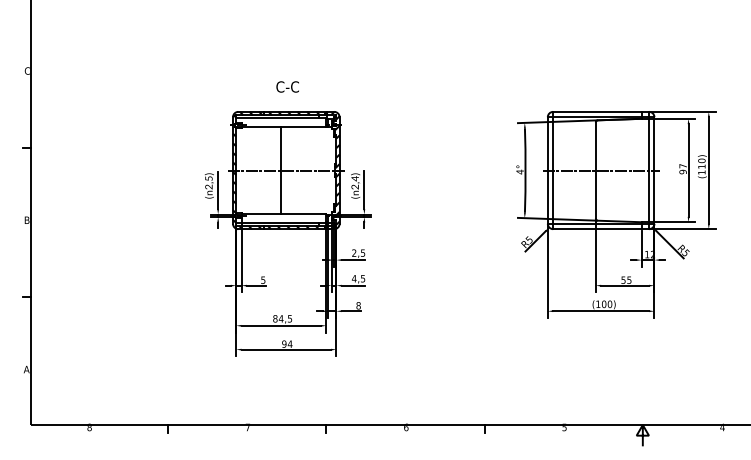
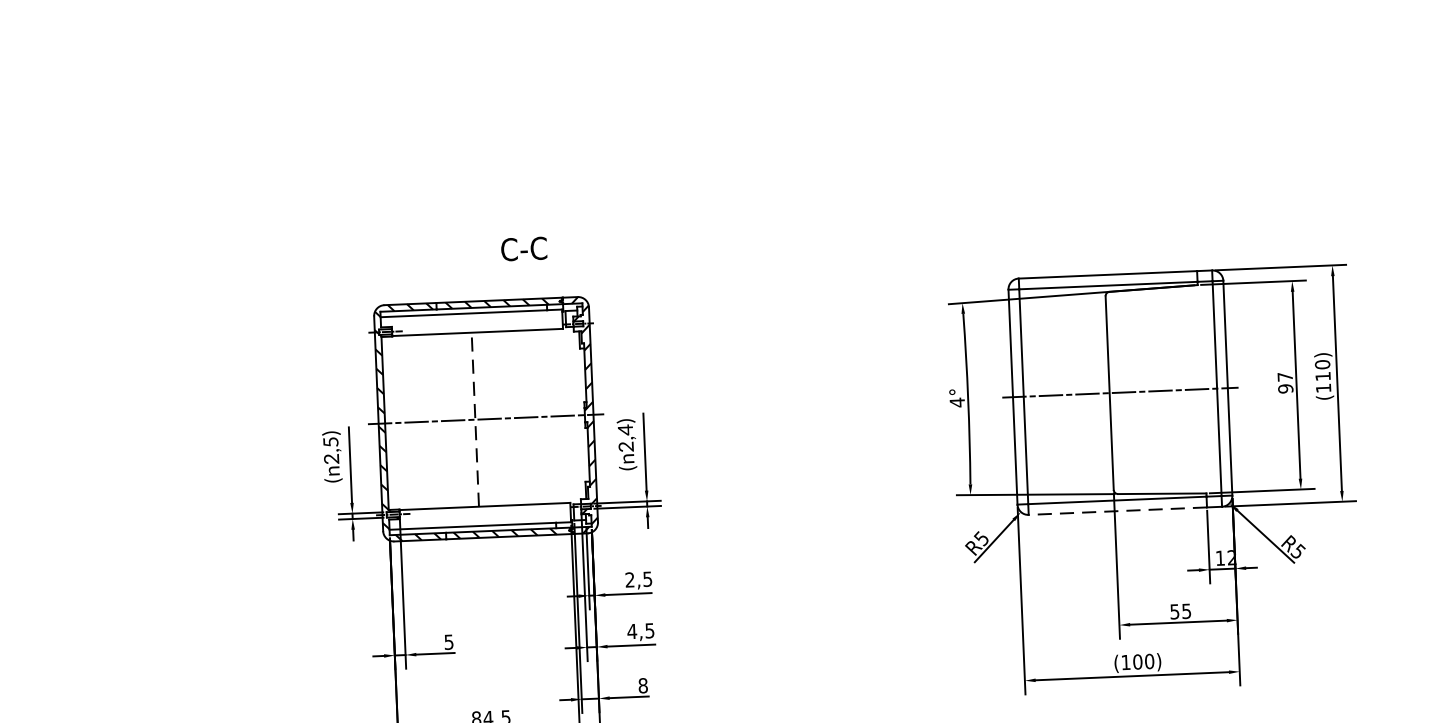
text: (287, 86) -> (523, 248), moved
line: (280, 170) -> (474, 419), solid -> dashed
line: (596, 229) -> (1116, 511), solid -> dashed

